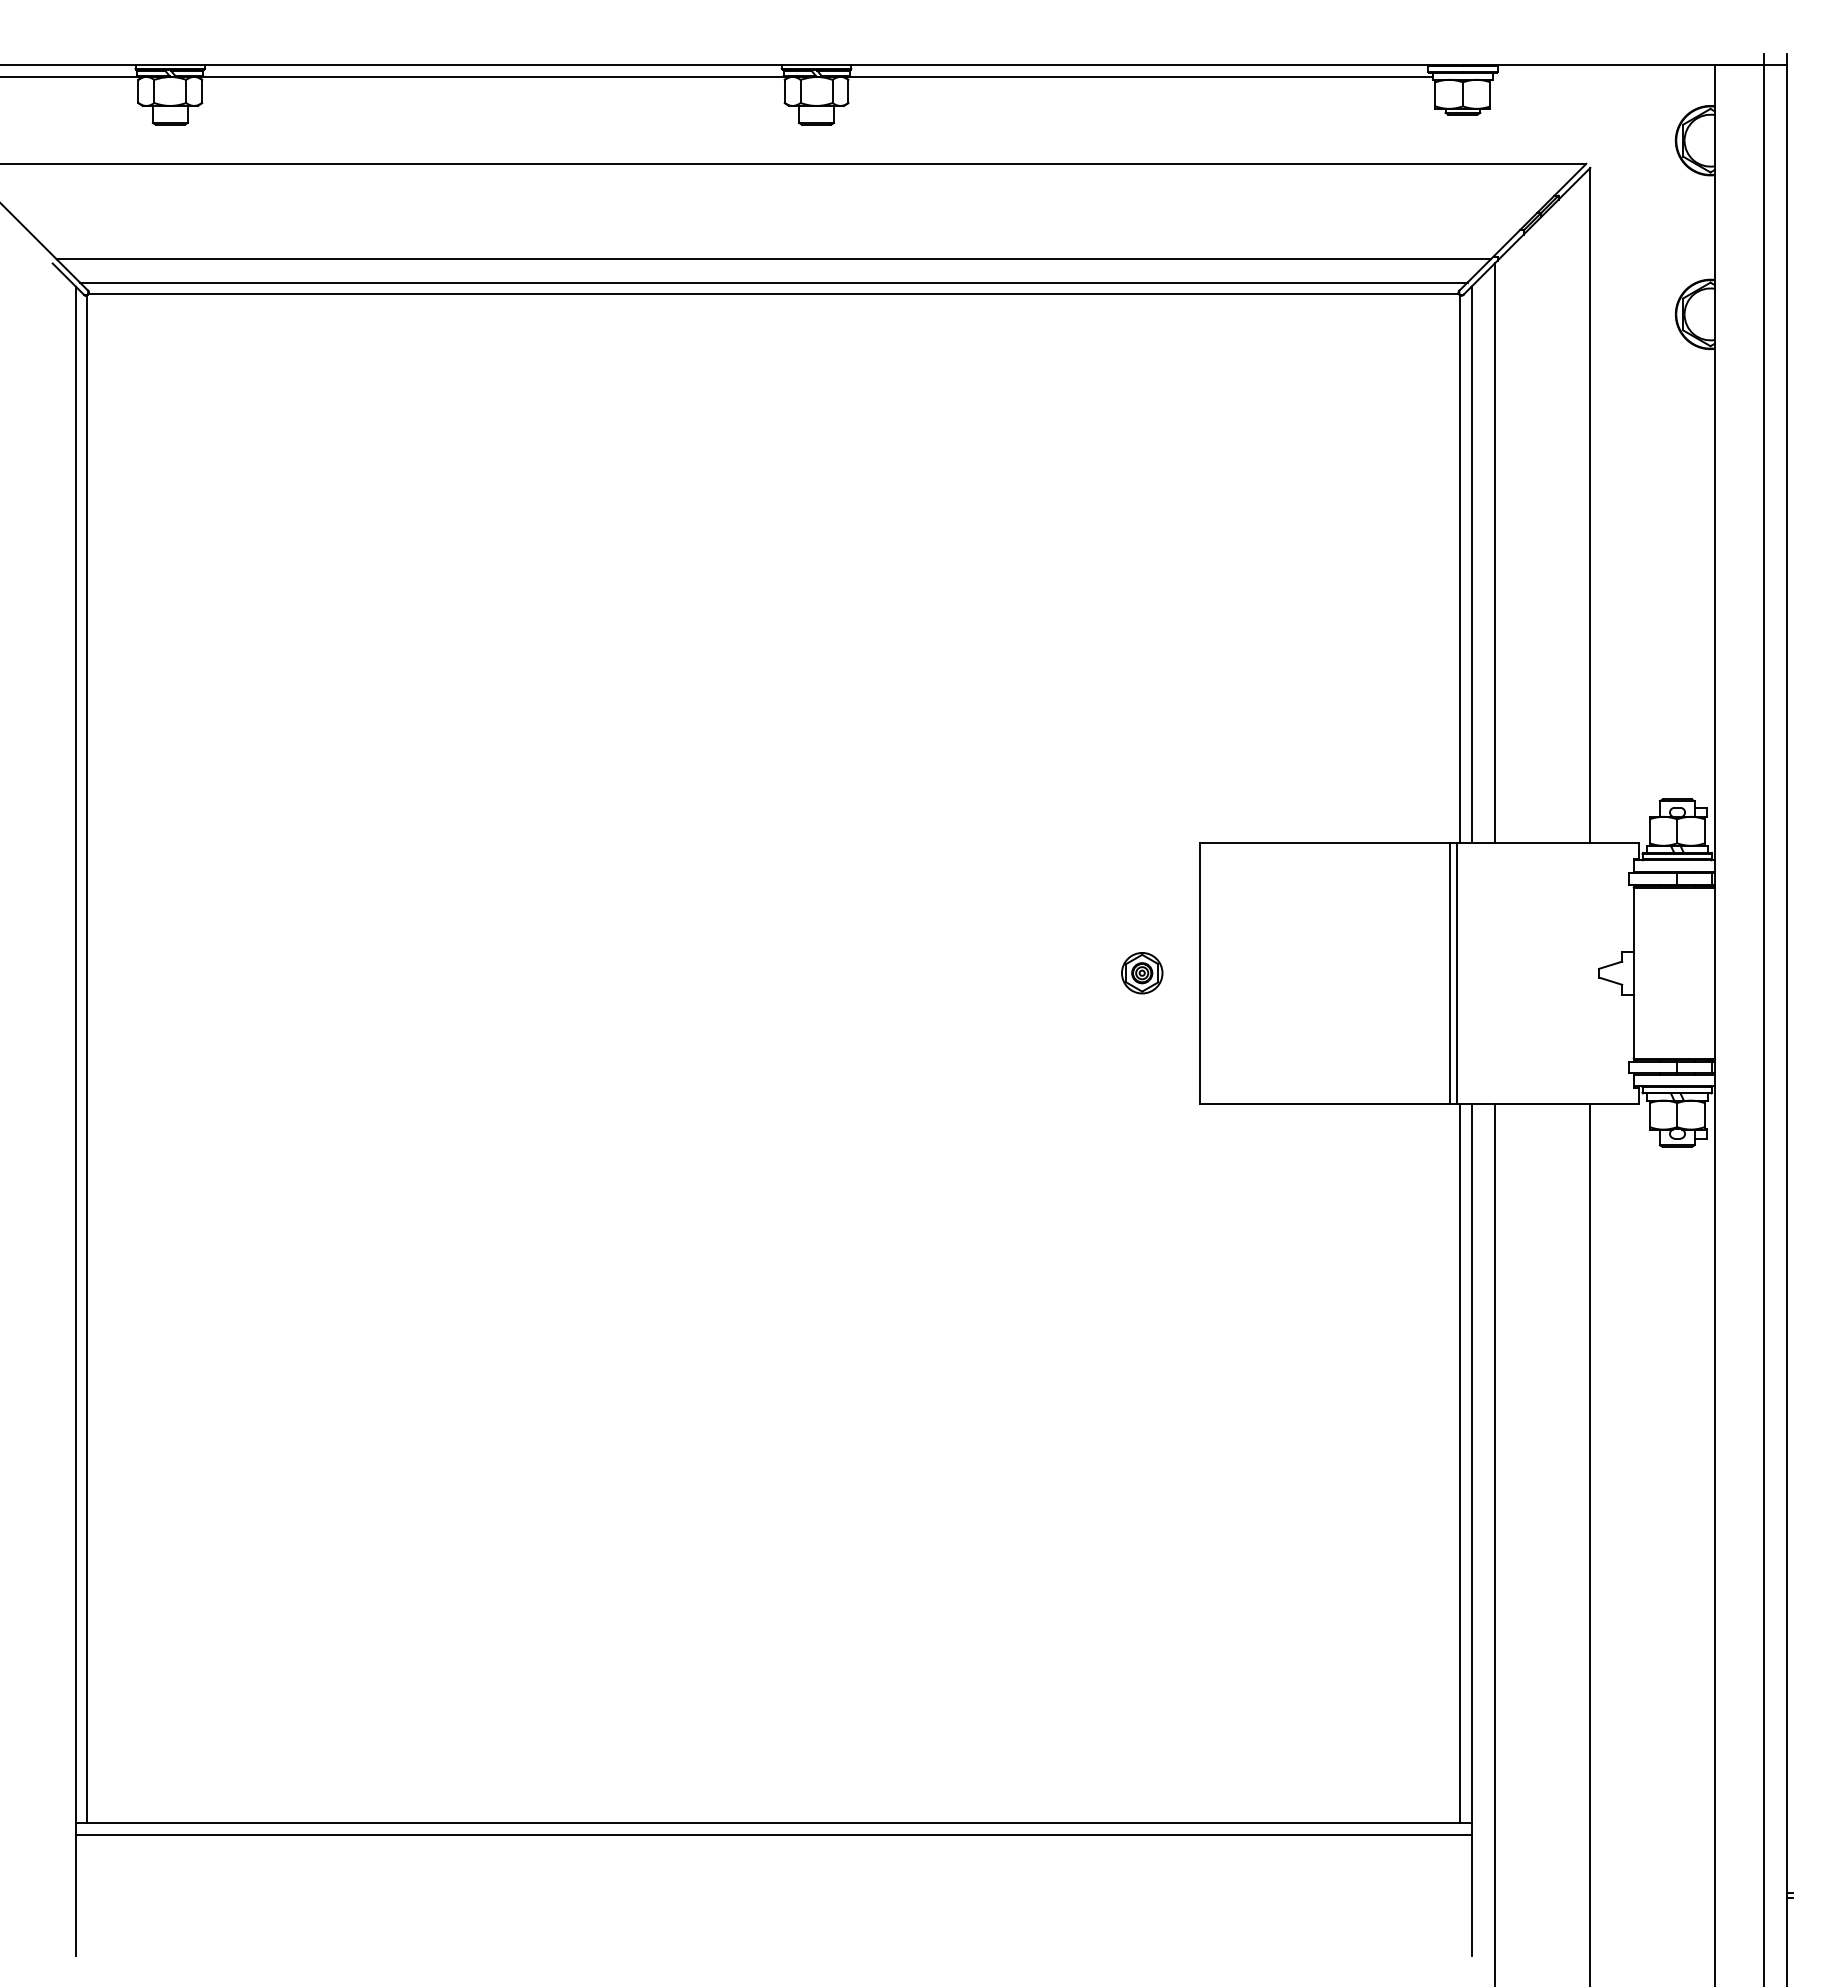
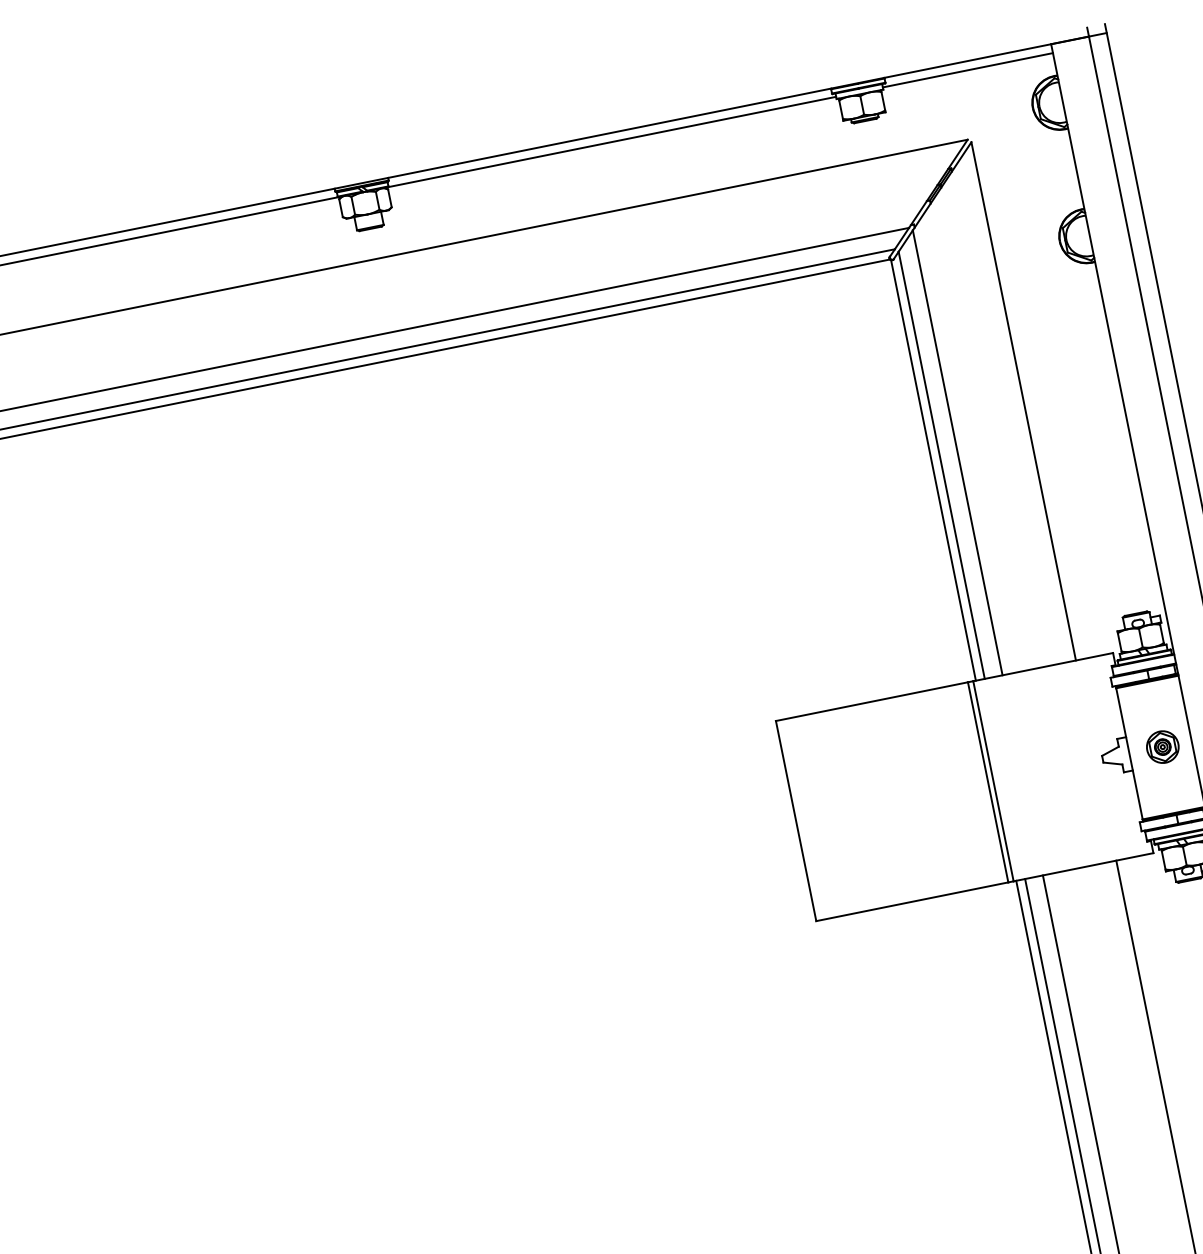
line: (1603, 76) -> (967, 70), added
part: (1142, 973) -> (1163, 747), moved

